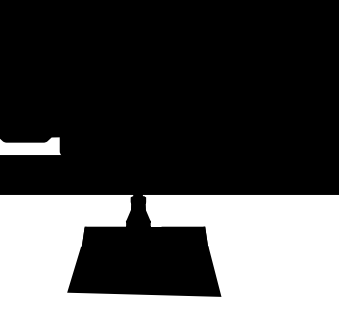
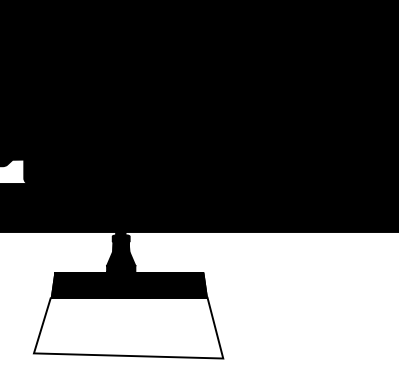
fill: (144, 271) -> (128, 328), removed

